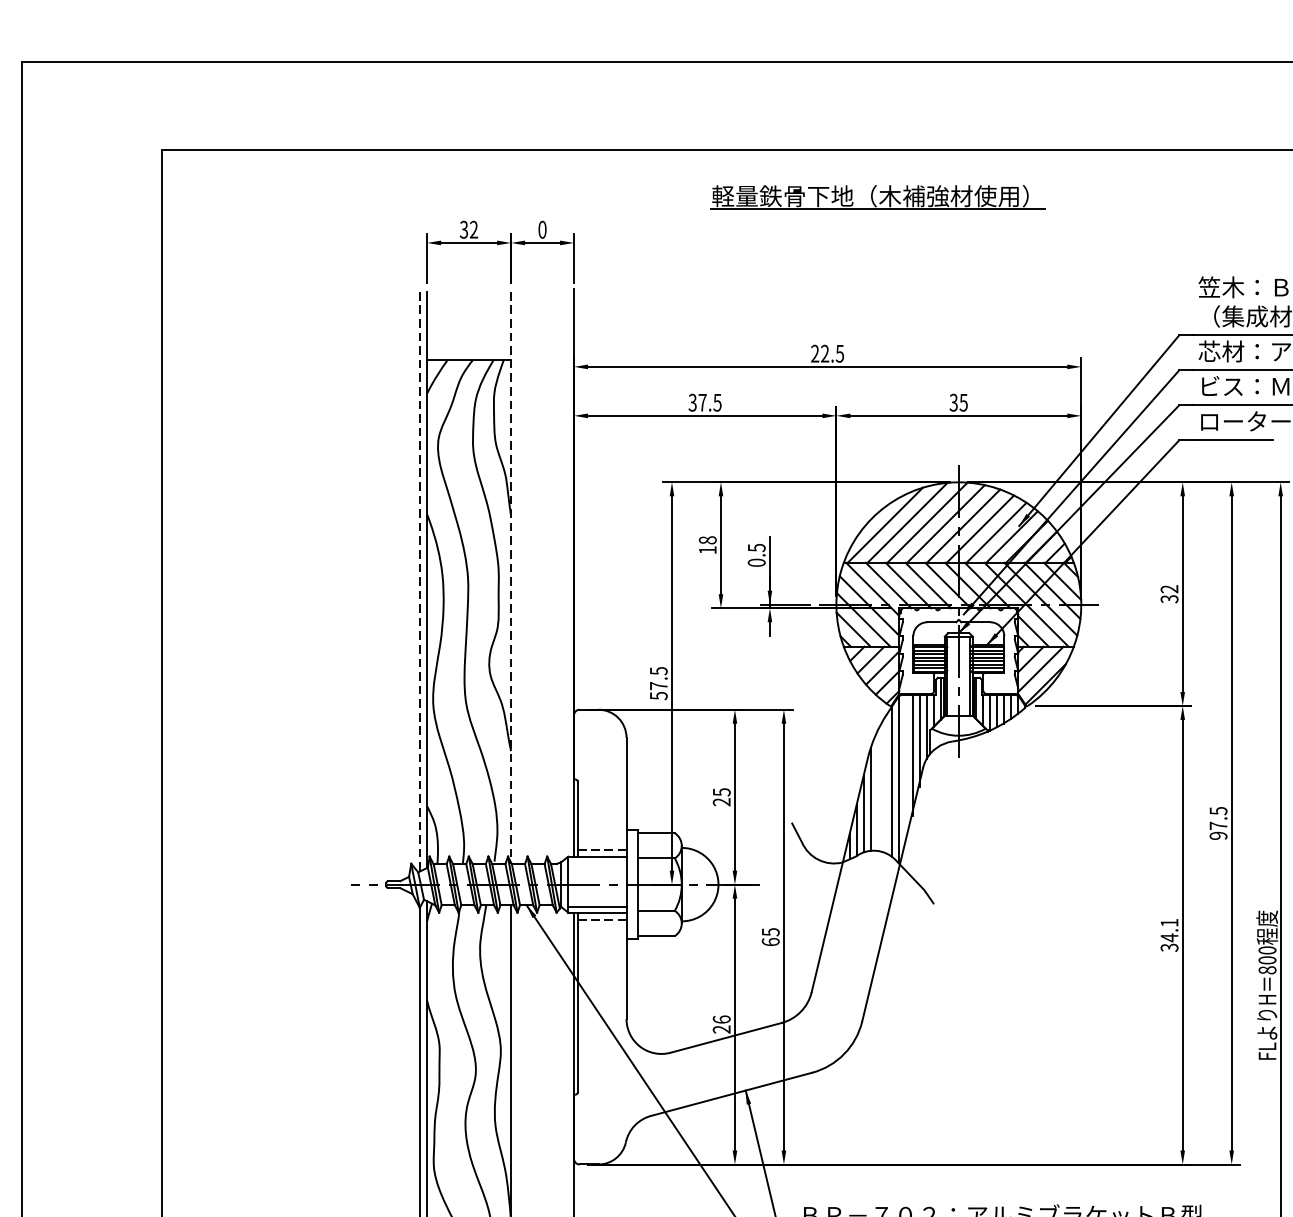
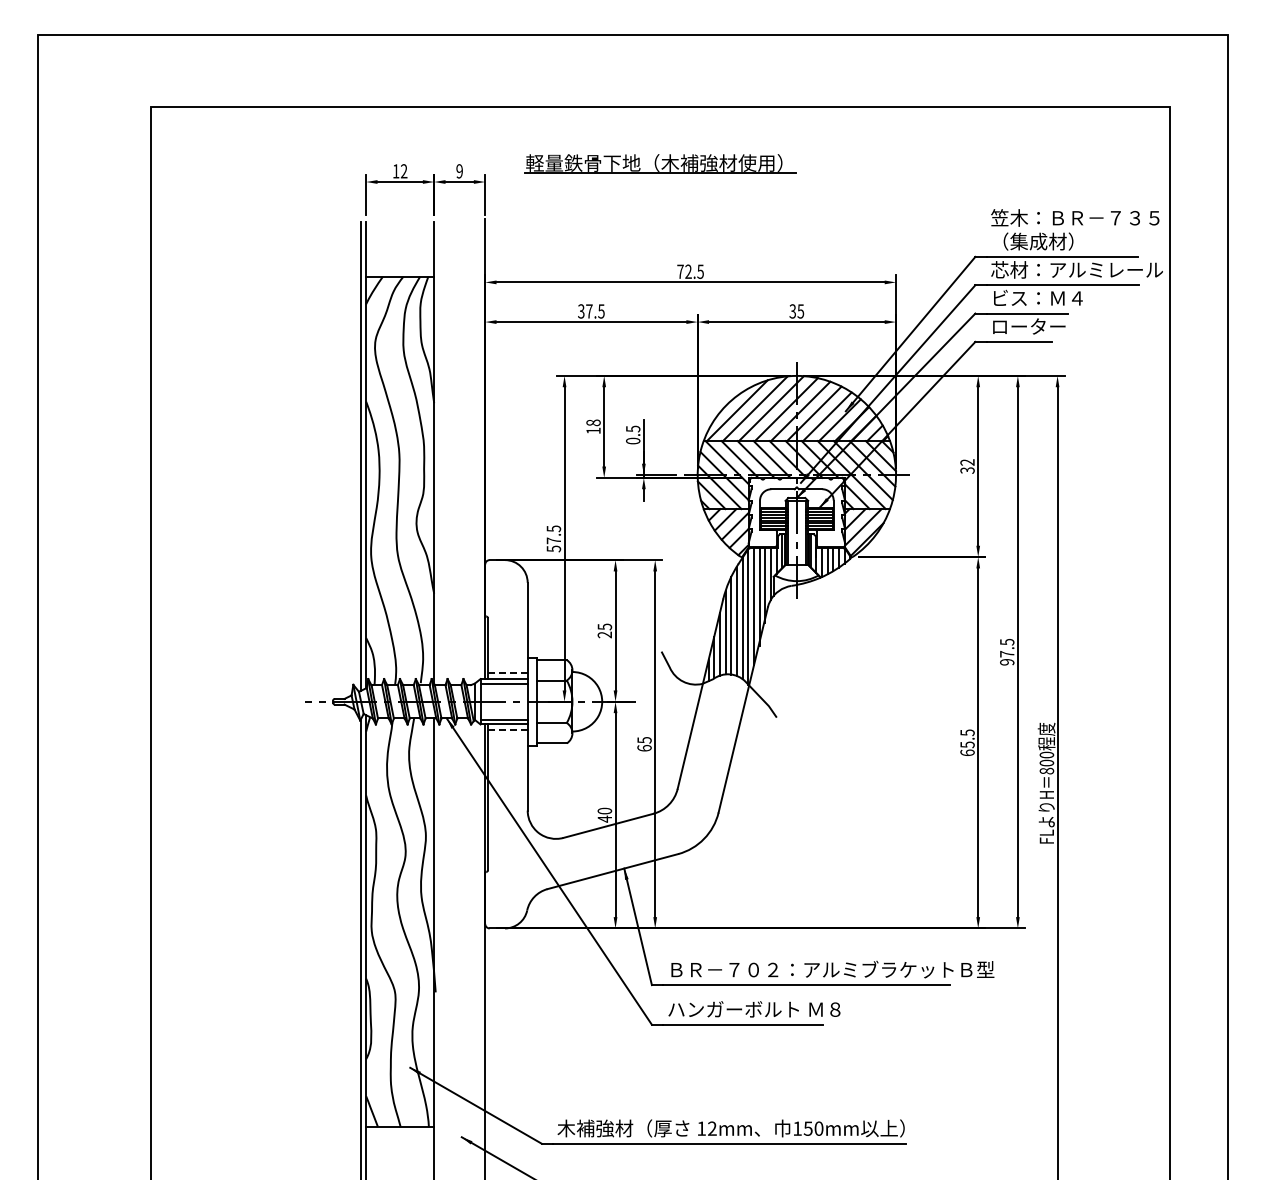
part: (878, 196) -> (660, 163), moved
text: (463, 229) -> (395, 171), 32 -> 12
text: (542, 229) -> (459, 171), 0 -> 9
text: (815, 353) -> (680, 271), 22.5 -> 72.5
line: (511, 578) -> (434, 453), dashed -> solid
line: (420, 581) -> (360, 456), dashed -> solid
line: (905, 767) -> (753, 606), added
line: (884, 784) -> (736, 620), added
line: (878, 790) -> (731, 625), added
line: (596, 862) -> (503, 683), added
text: (1169, 934) -> (967, 742), 34.1 -> 65.5
text: (721, 1023) -> (604, 814), 26 -> 40

